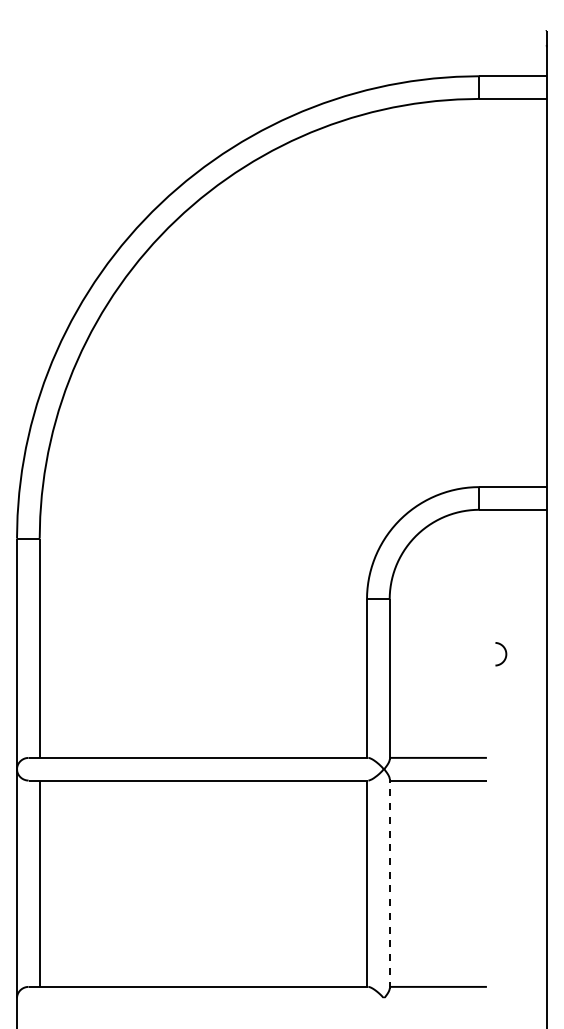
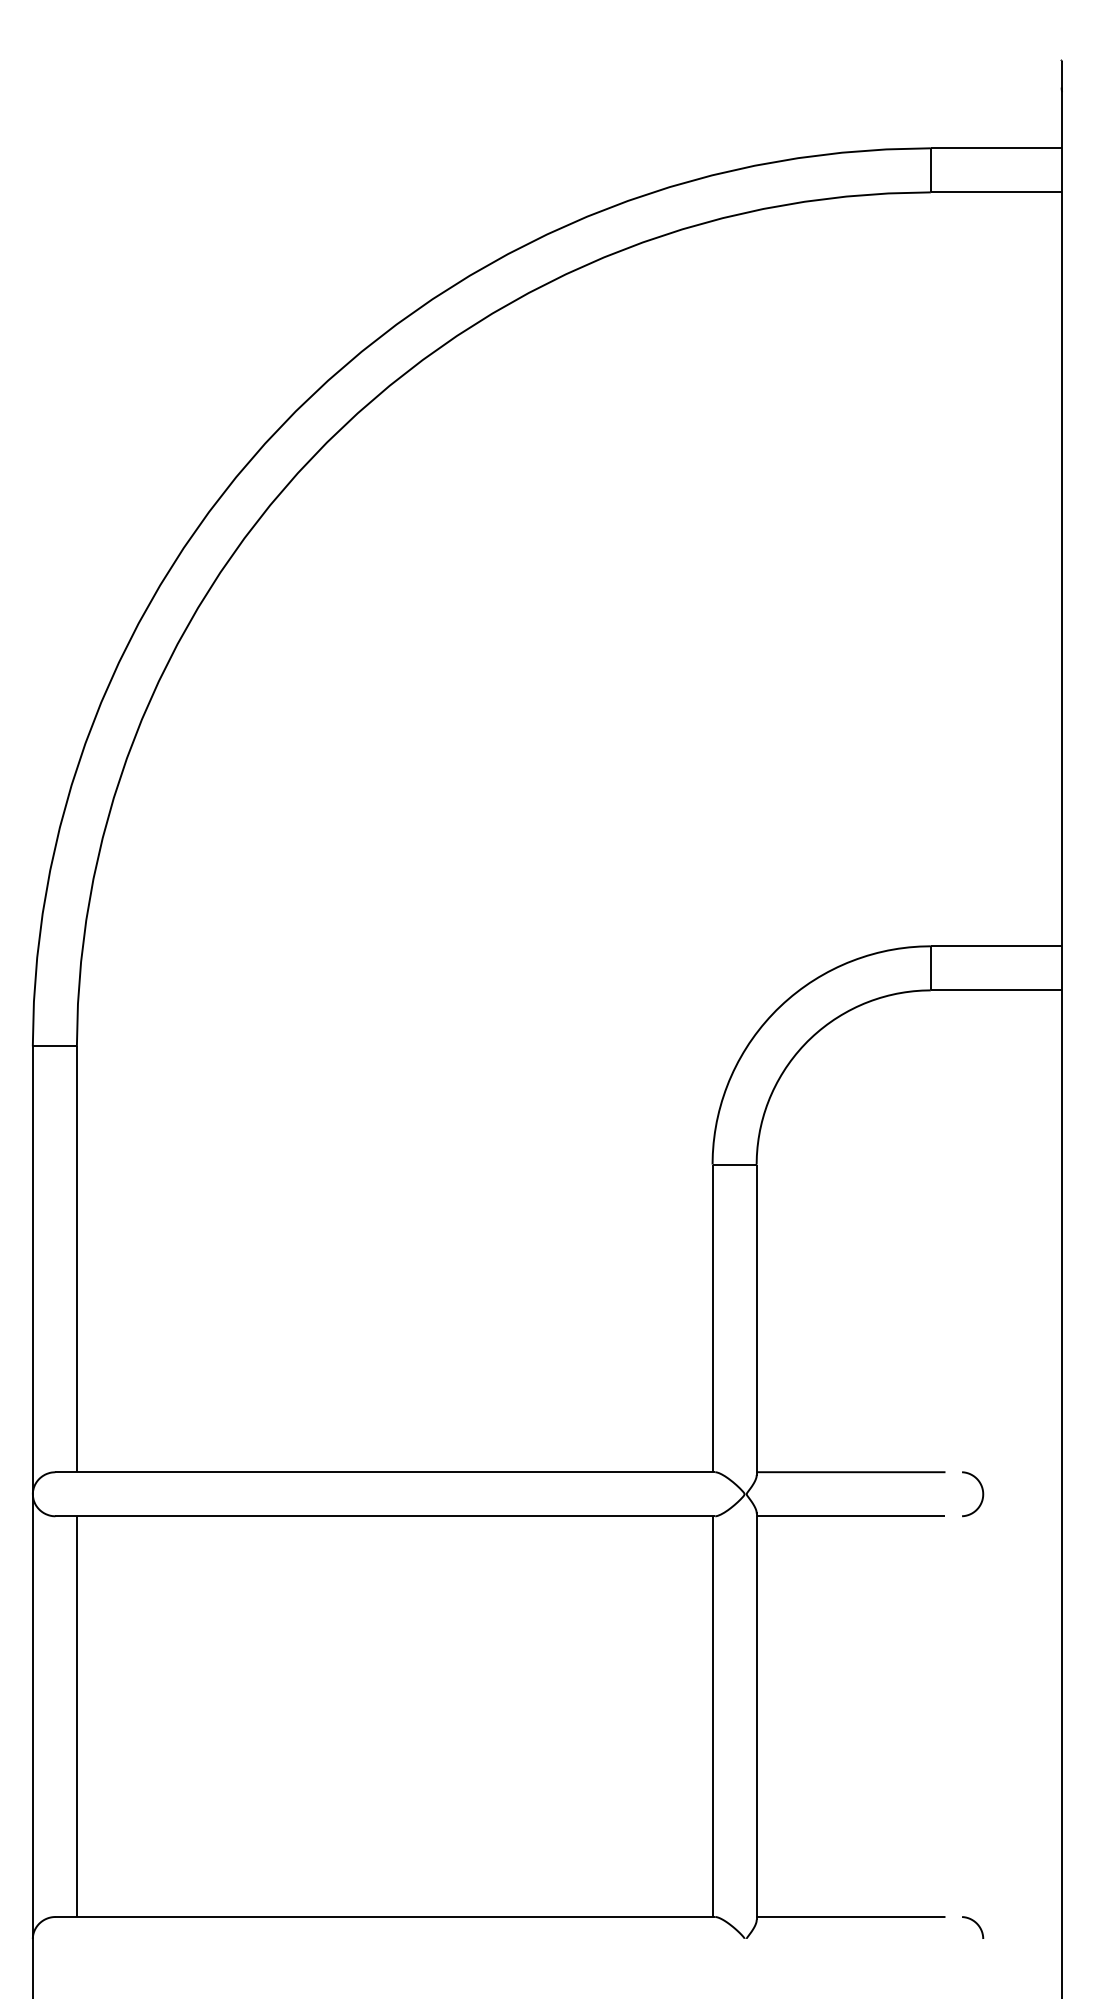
curve: (505, 654) -> (981, 1494), moved
line: (389, 883) -> (756, 1716), dashed -> solid
curve: (502, 991) -> (975, 1925), added

